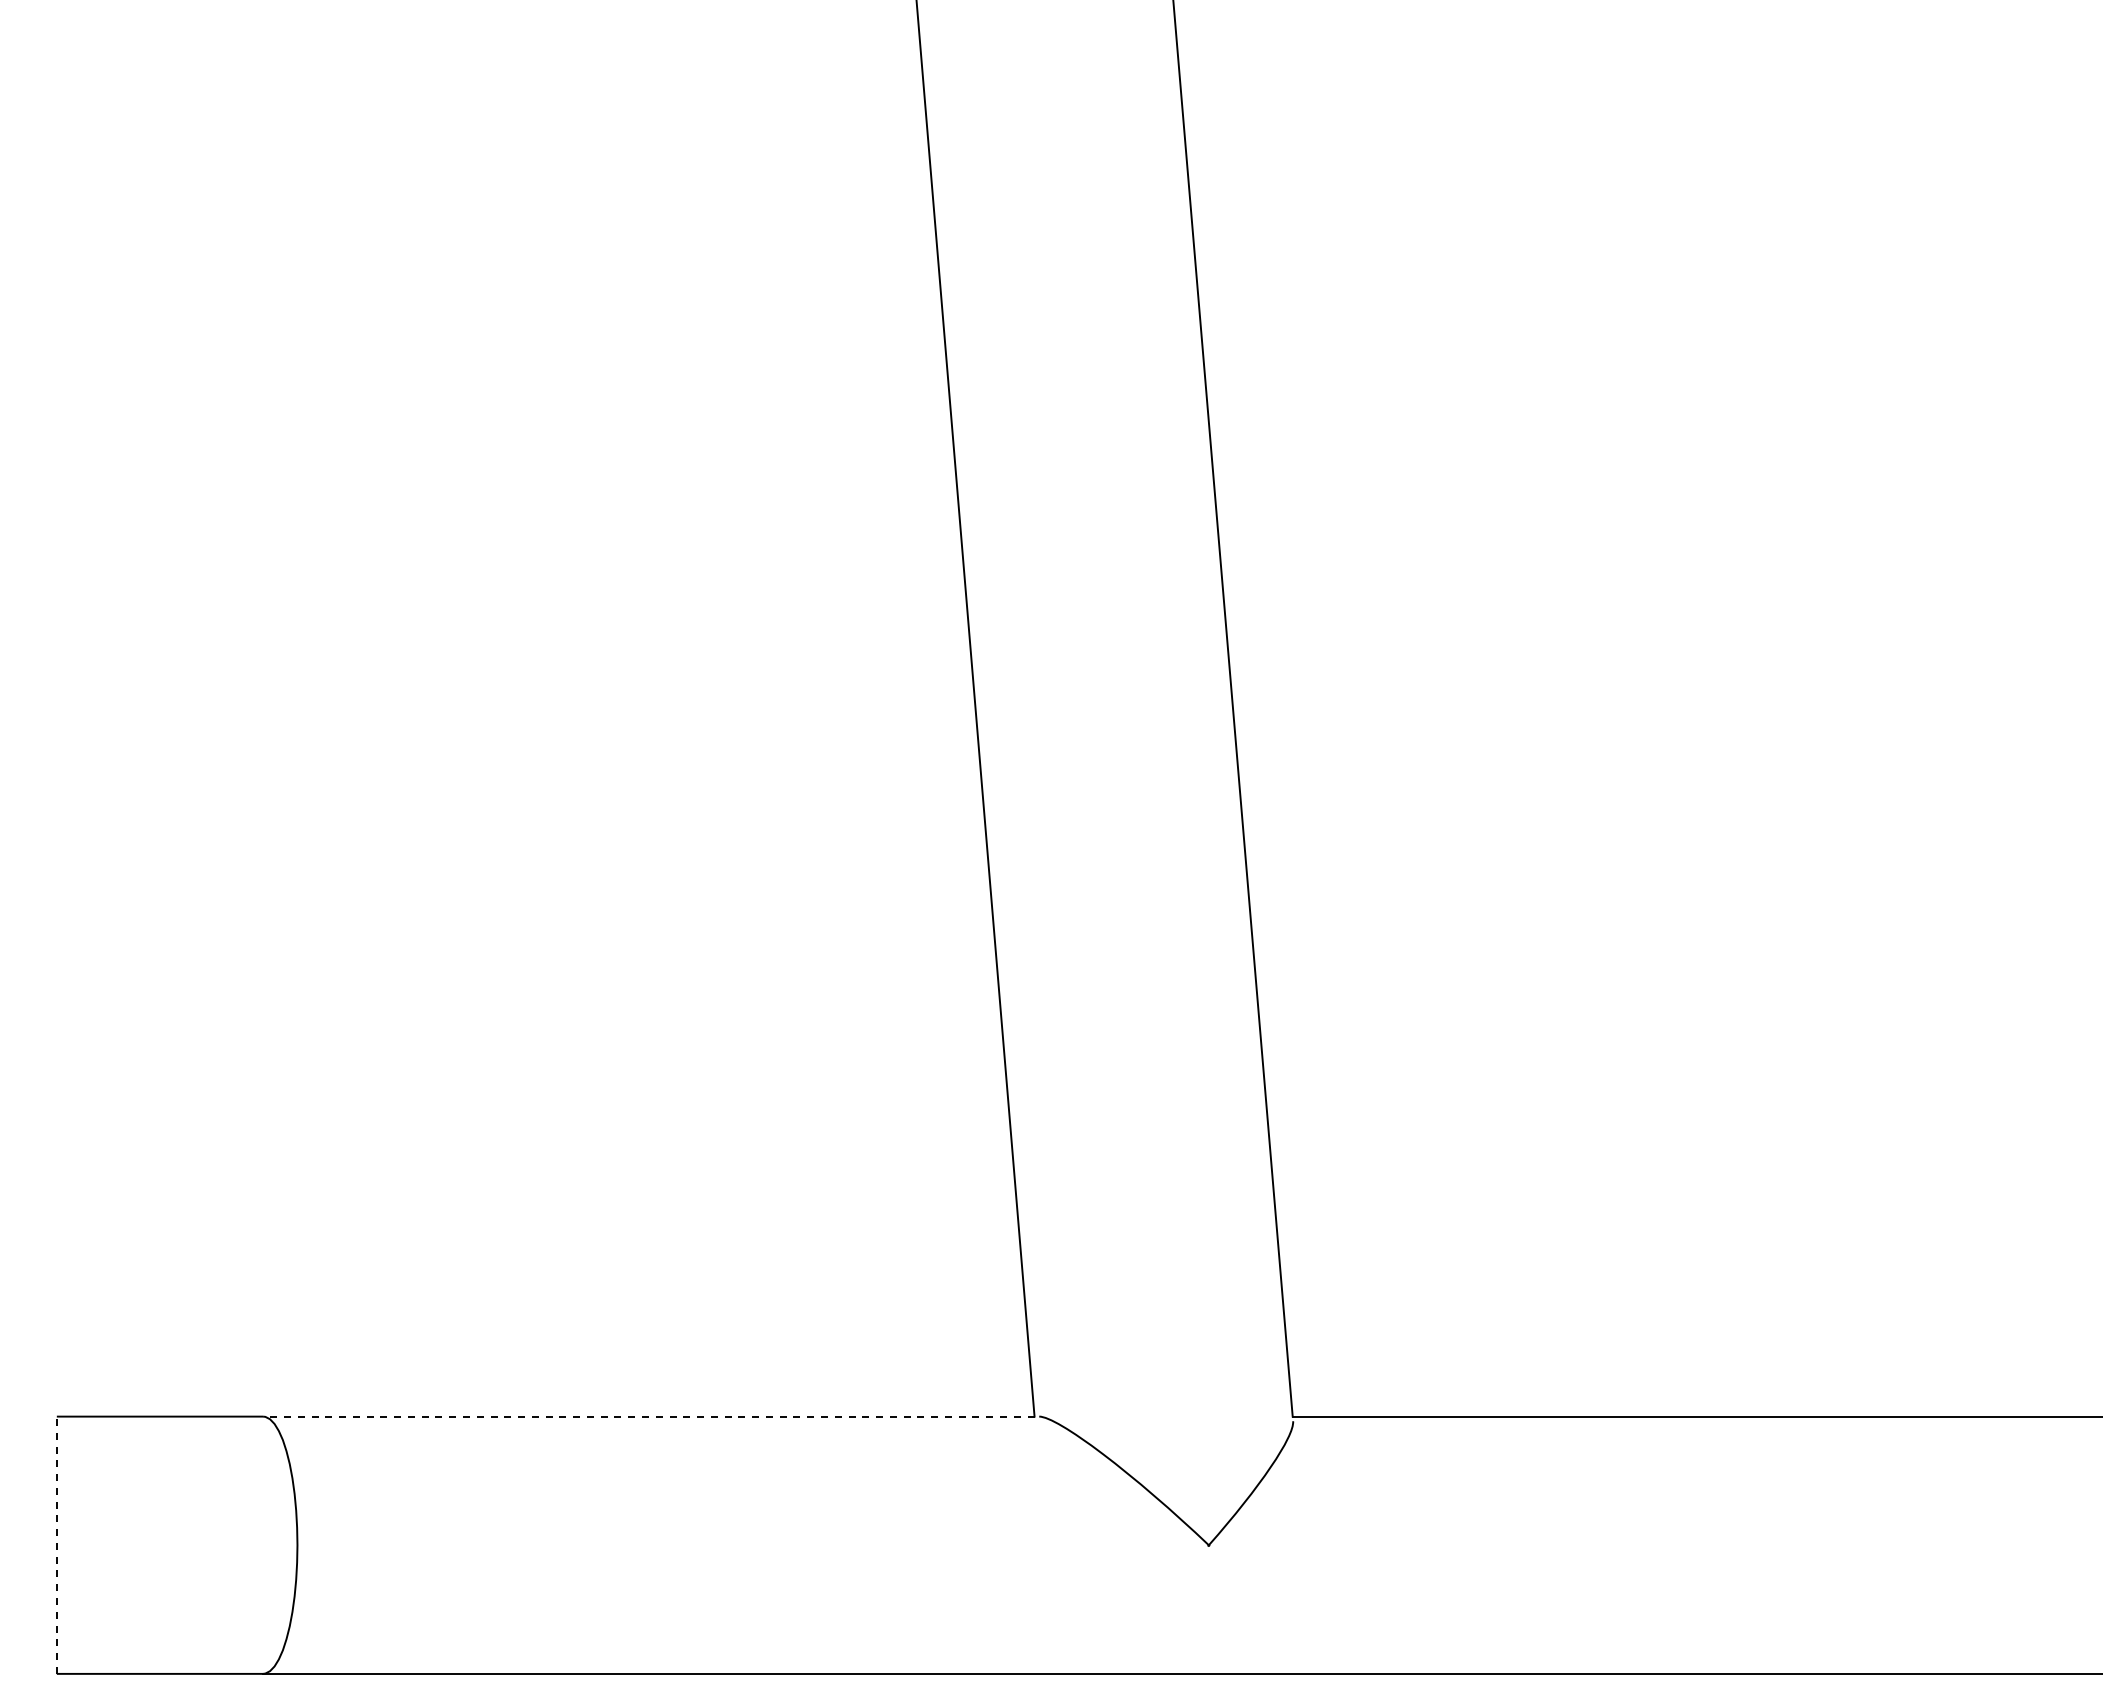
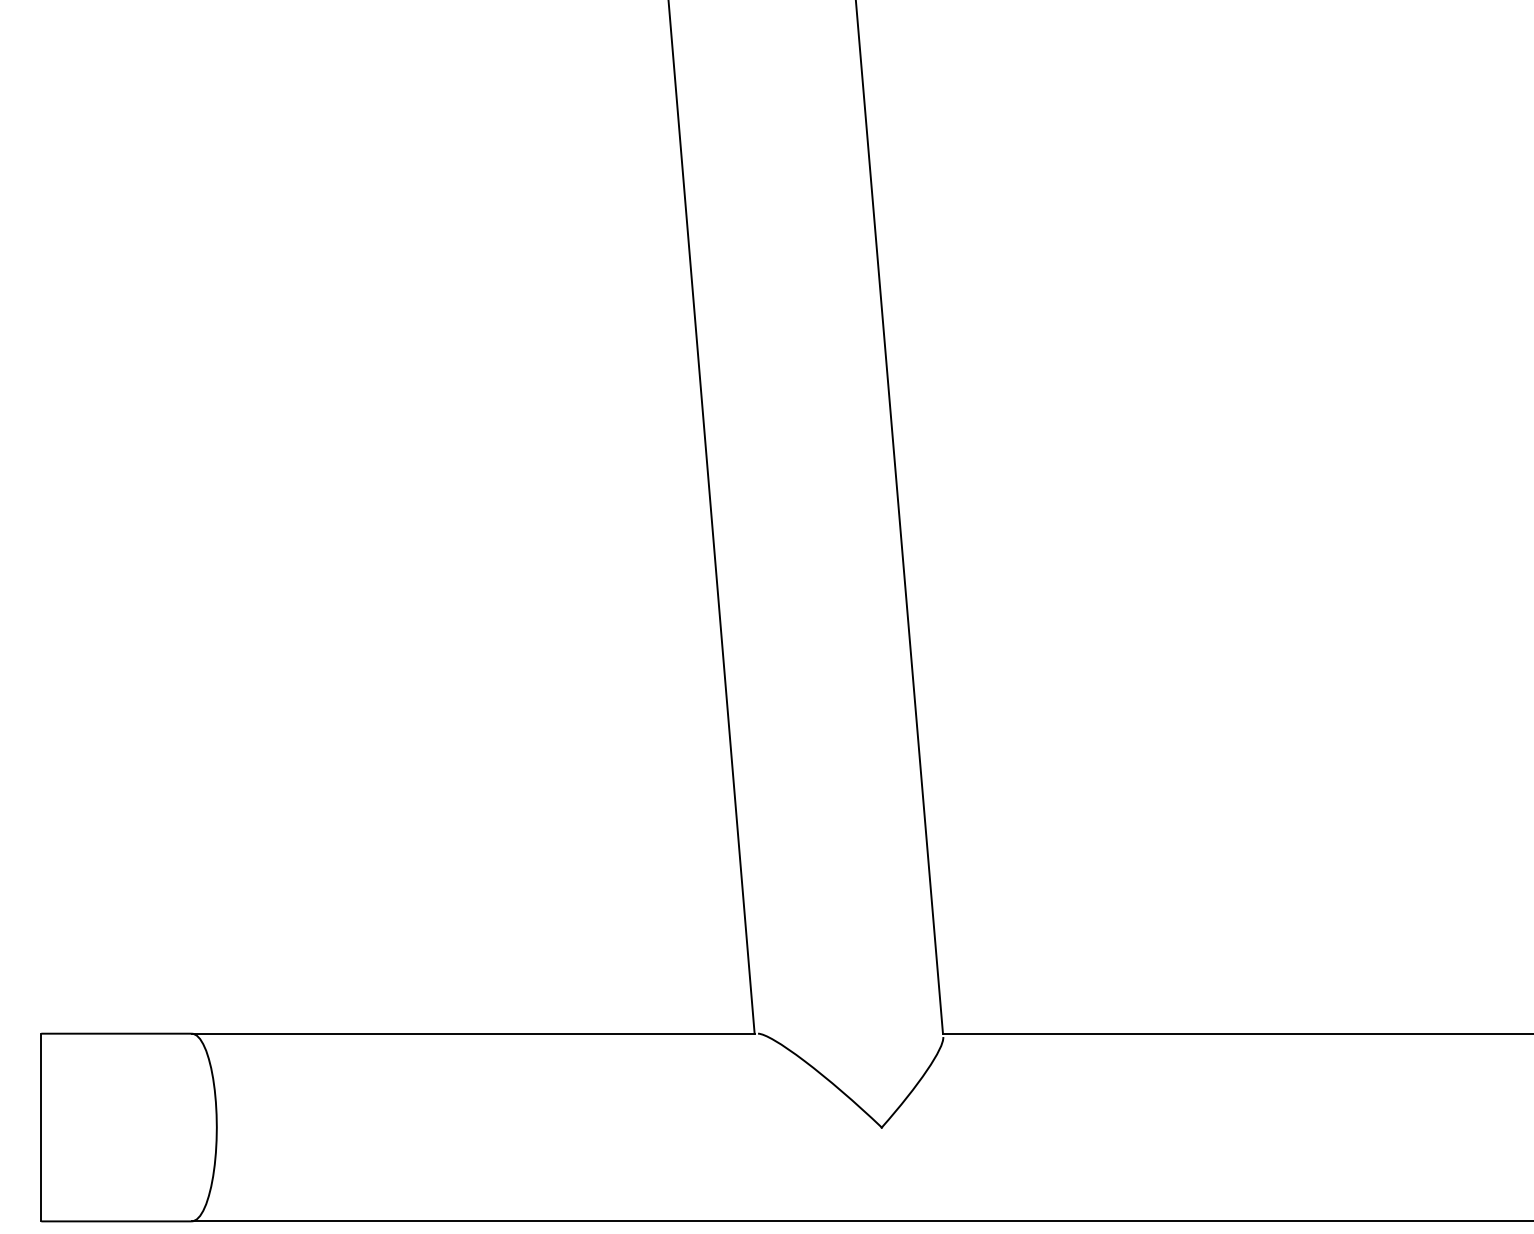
line: (648, 1416) -> (472, 1033), dashed -> solid
line: (56, 1545) -> (41, 1127), dashed -> solid

